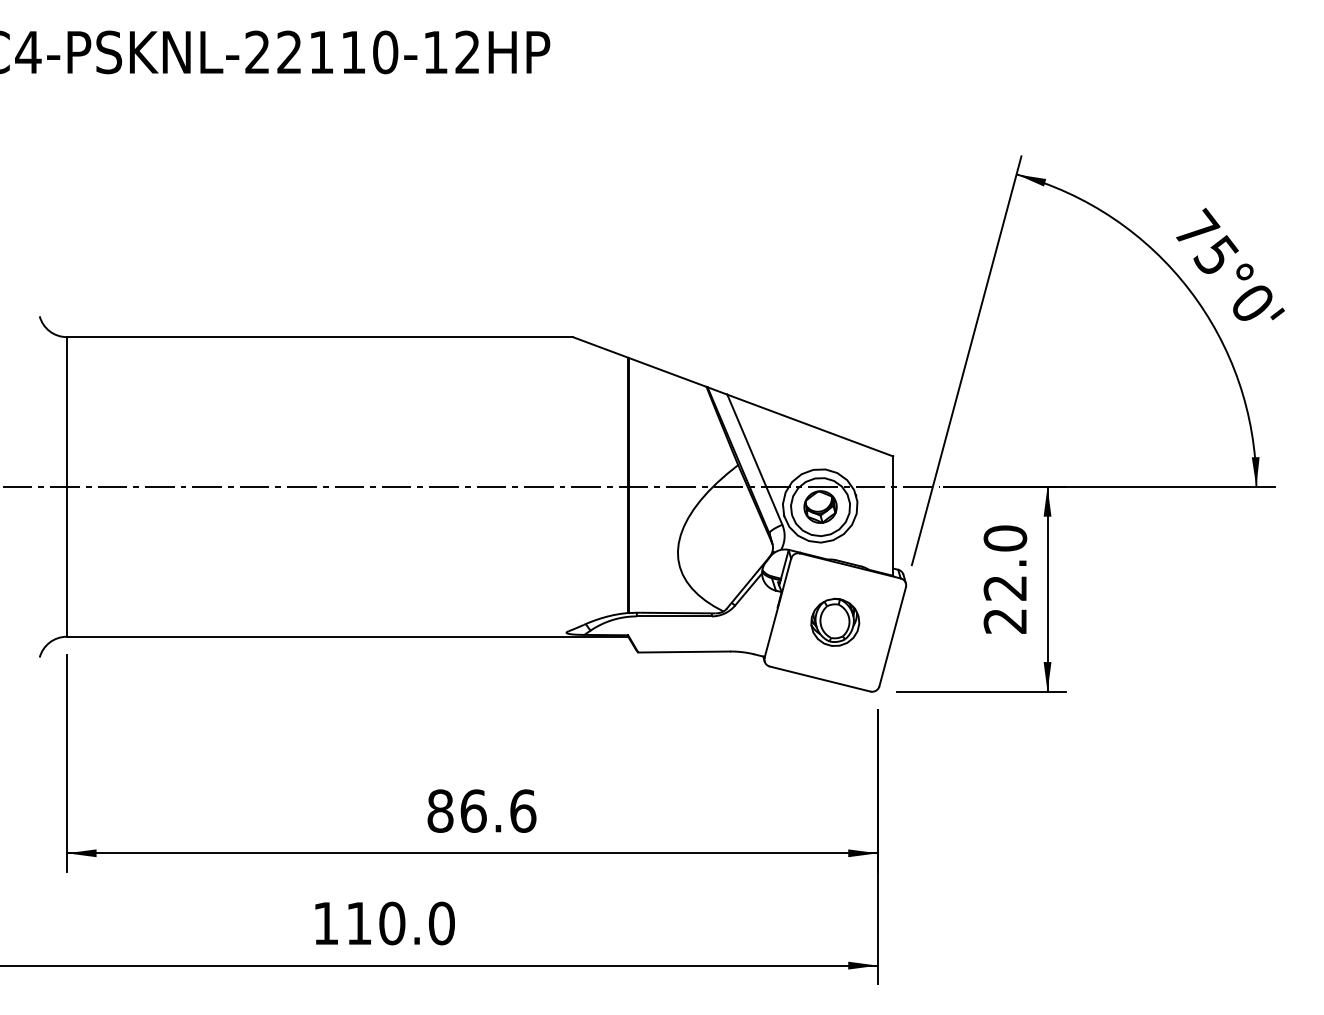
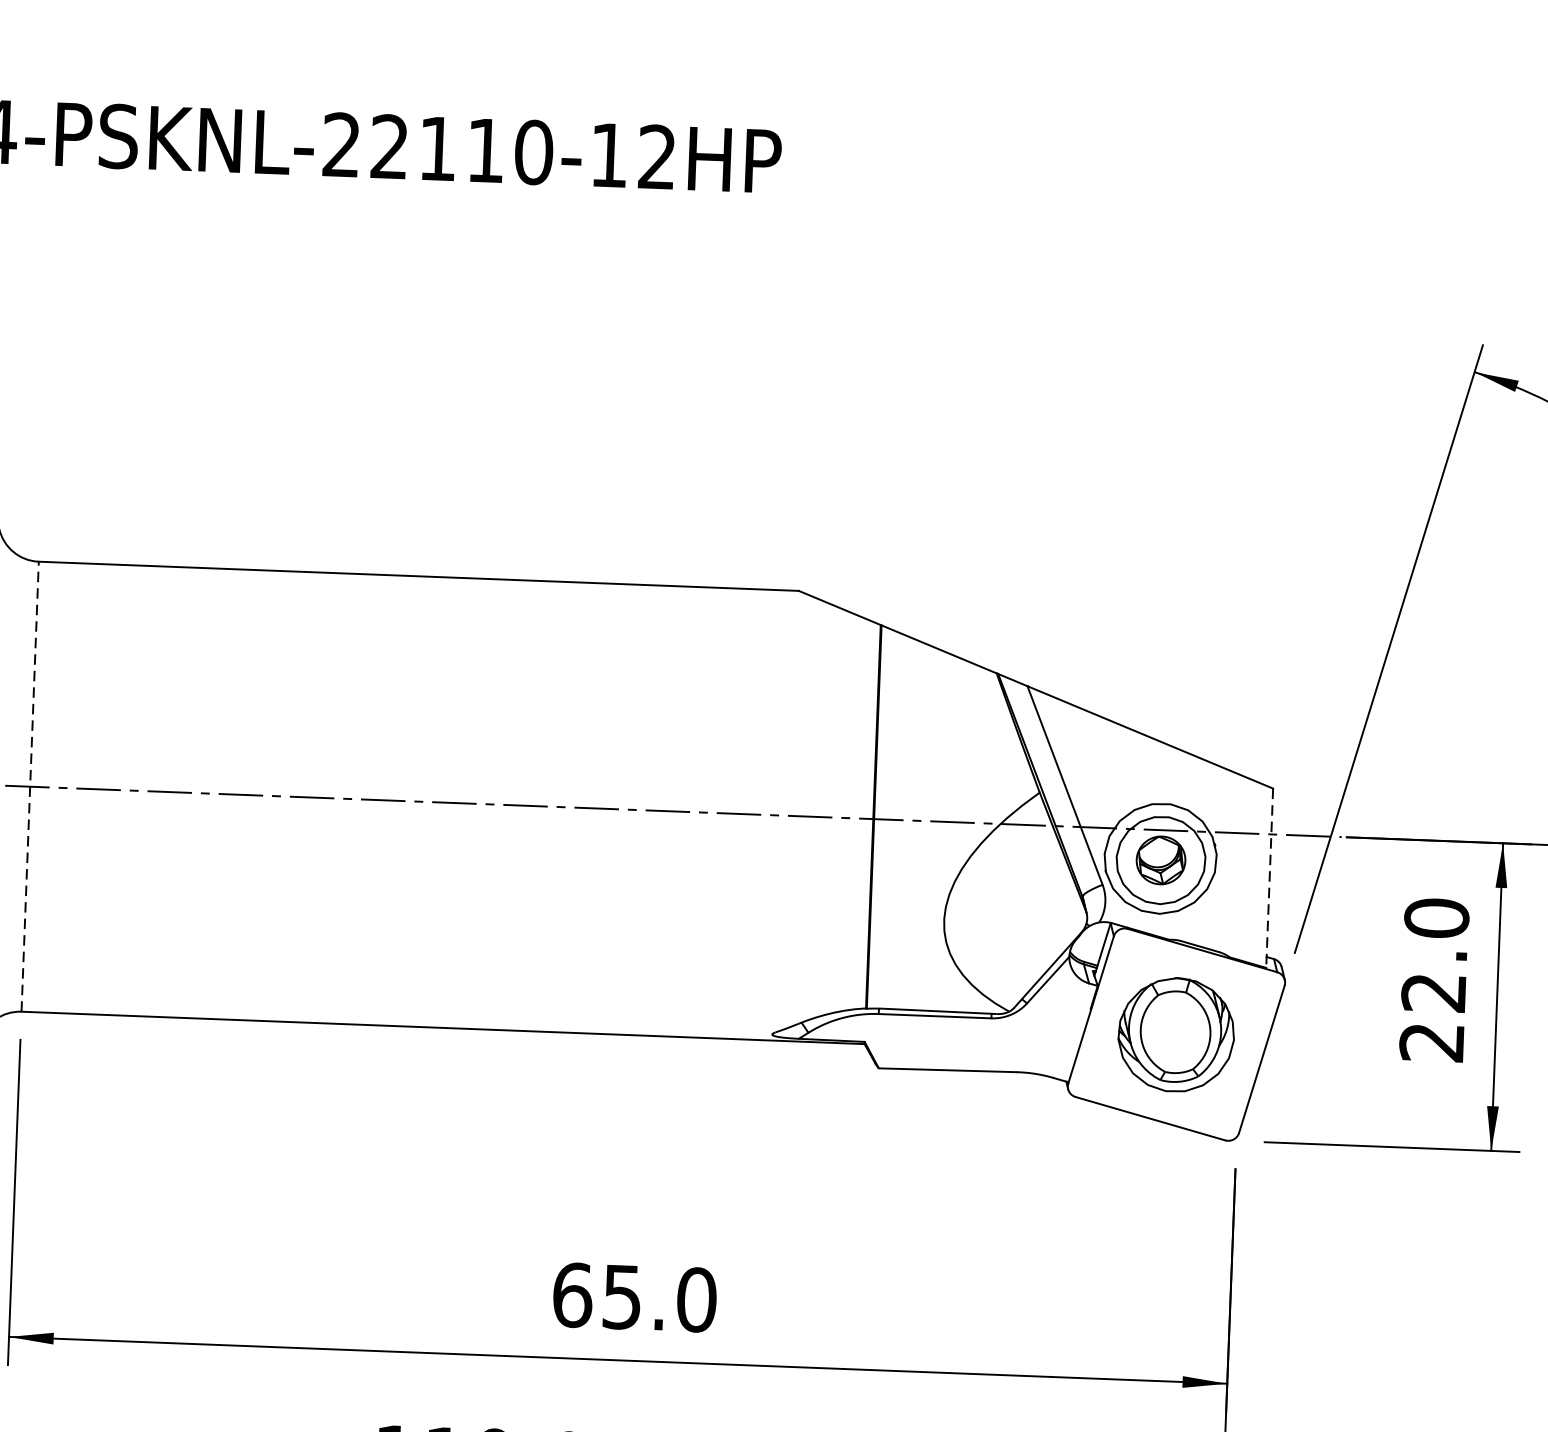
line: (66, 486) -> (29, 786), solid -> dashed
line: (893, 516) -> (1270, 878), solid -> dashed
part: (835, 621) -> (1176, 1033), size x1.6
text: (481, 810) -> (634, 1296), 86.6 -> 65.0

